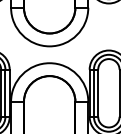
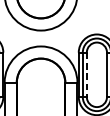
line: (98, 93) -> (87, 75), solid -> dashed

